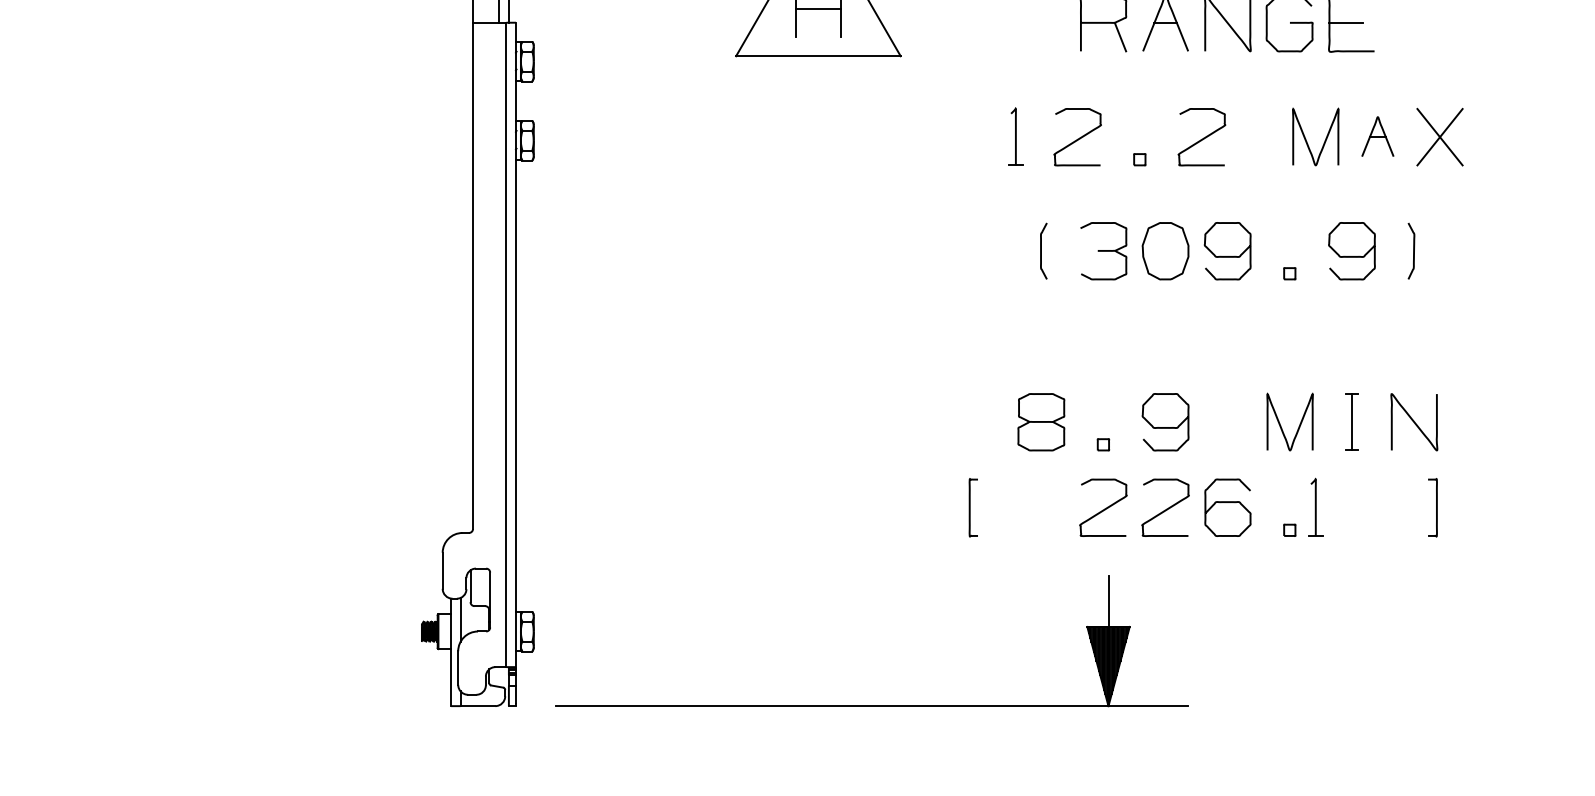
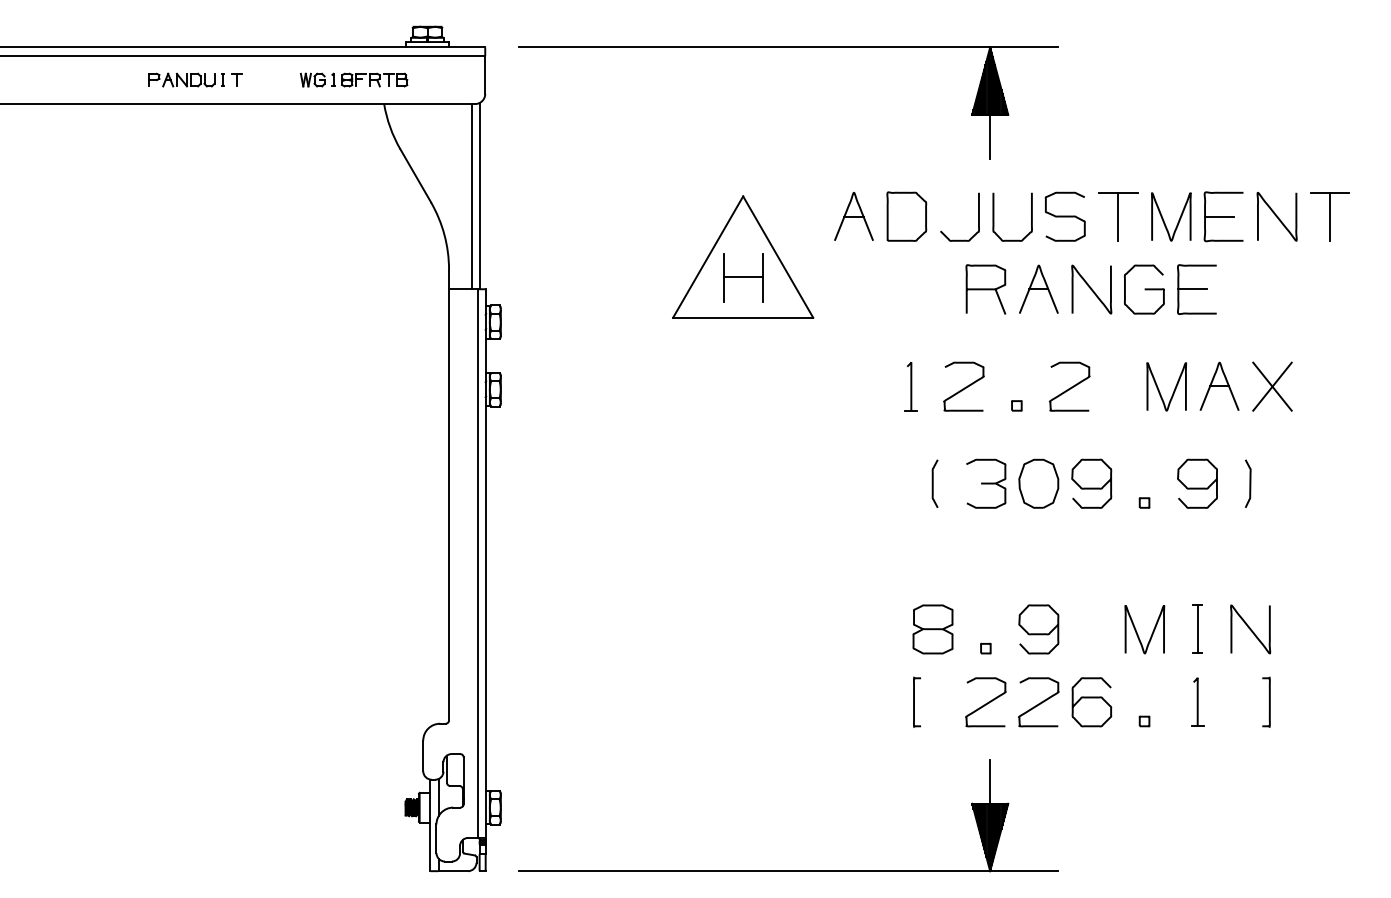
part: (1377, 135) -> (1219, 385), size x1.43
curve: (970, 506) -> (914, 701), moved
part: (1315, 506) -> (1197, 701), moved

